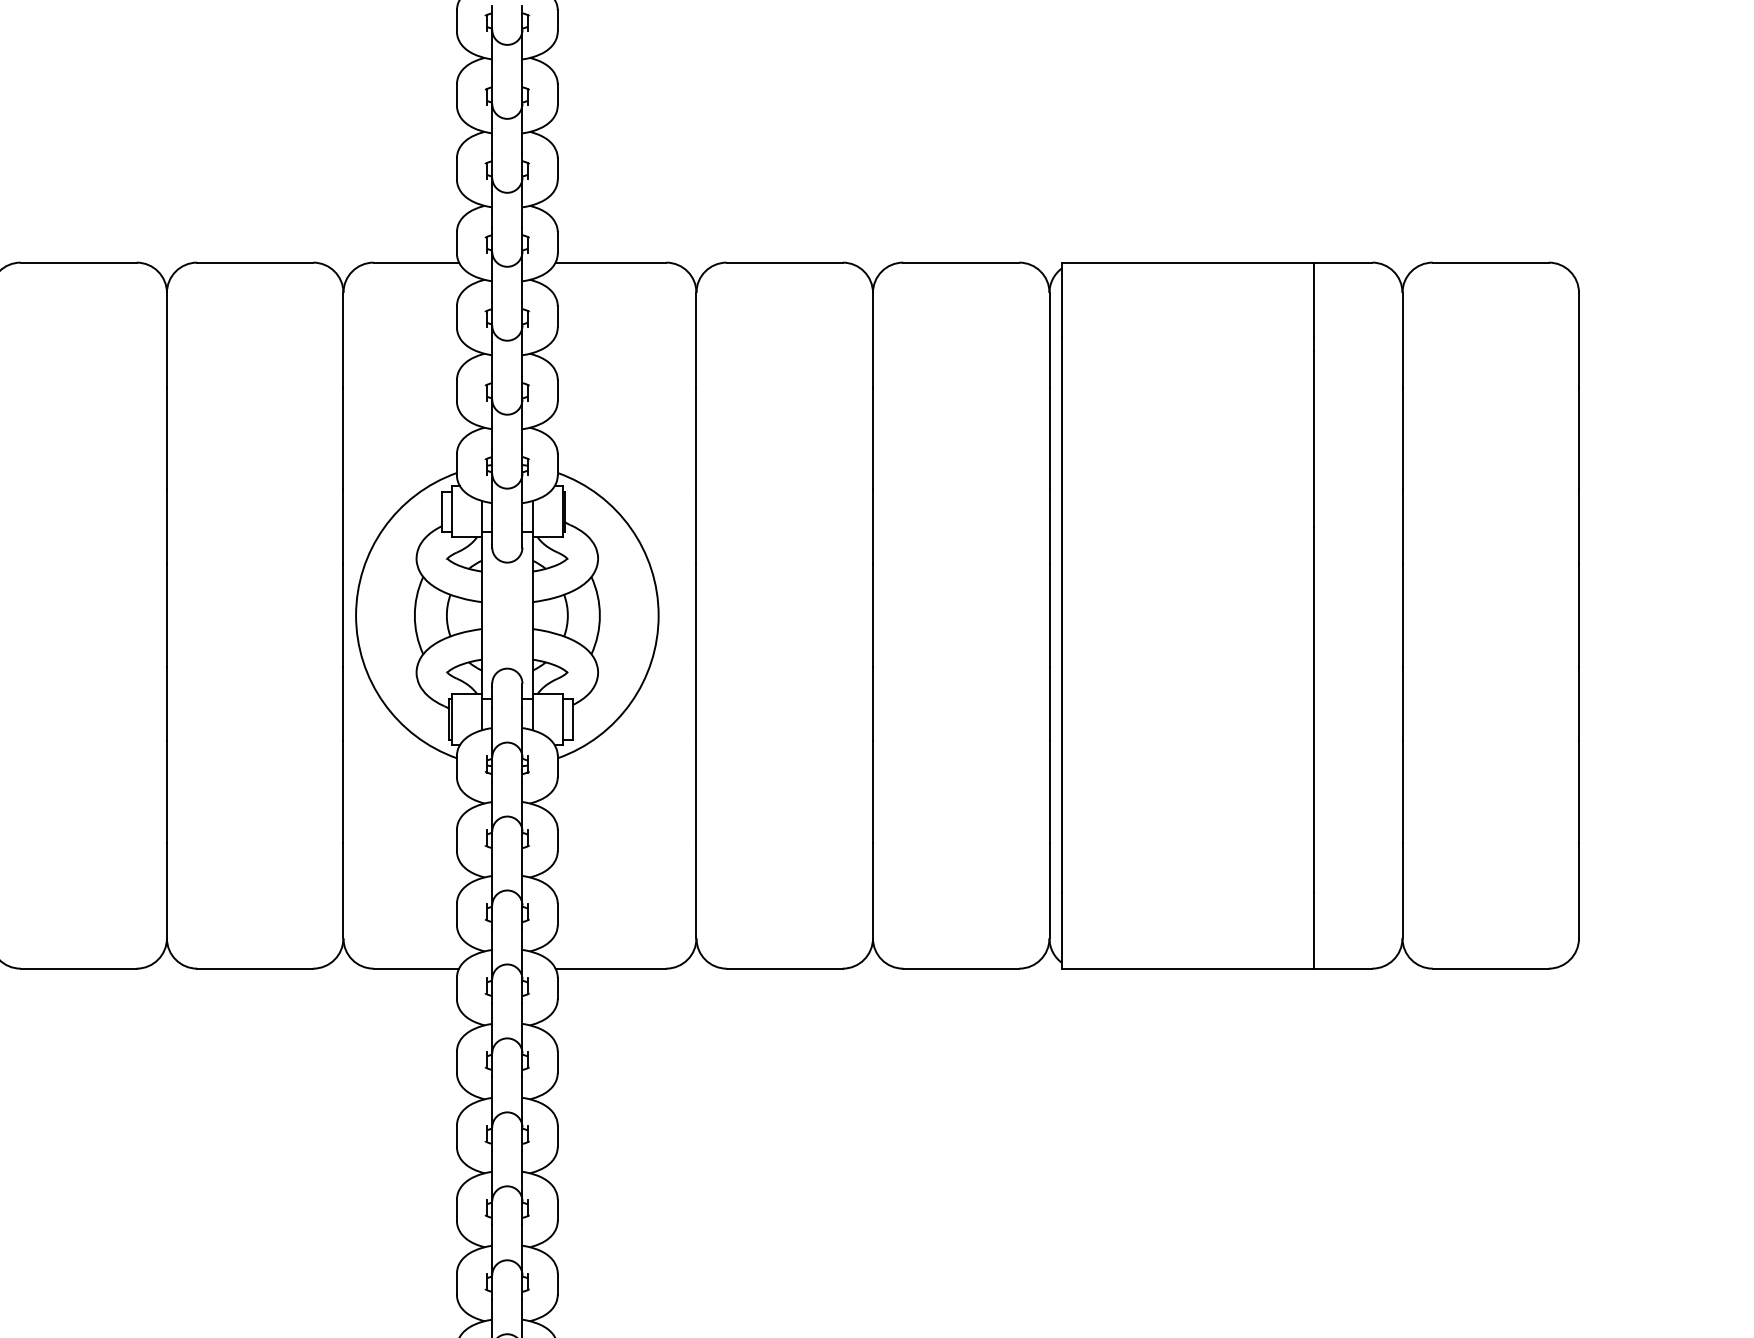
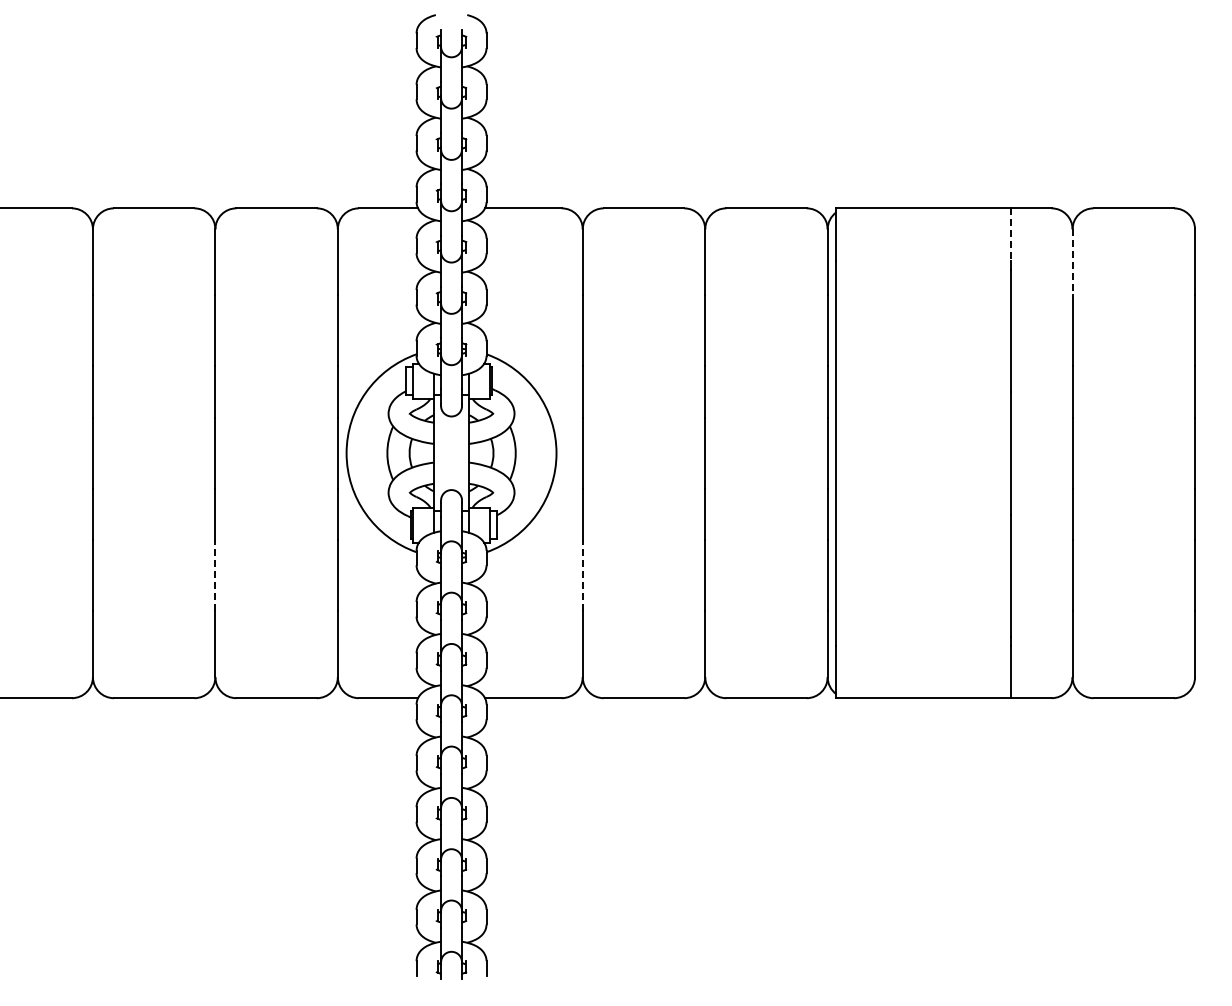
line: (1314, 301) -> (1011, 235), solid -> dashed
line: (1402, 340) -> (1072, 262), solid -> dashed
line: (167, 791) -> (215, 575), solid -> dashed
line: (696, 791) -> (582, 575), solid -> dashed

